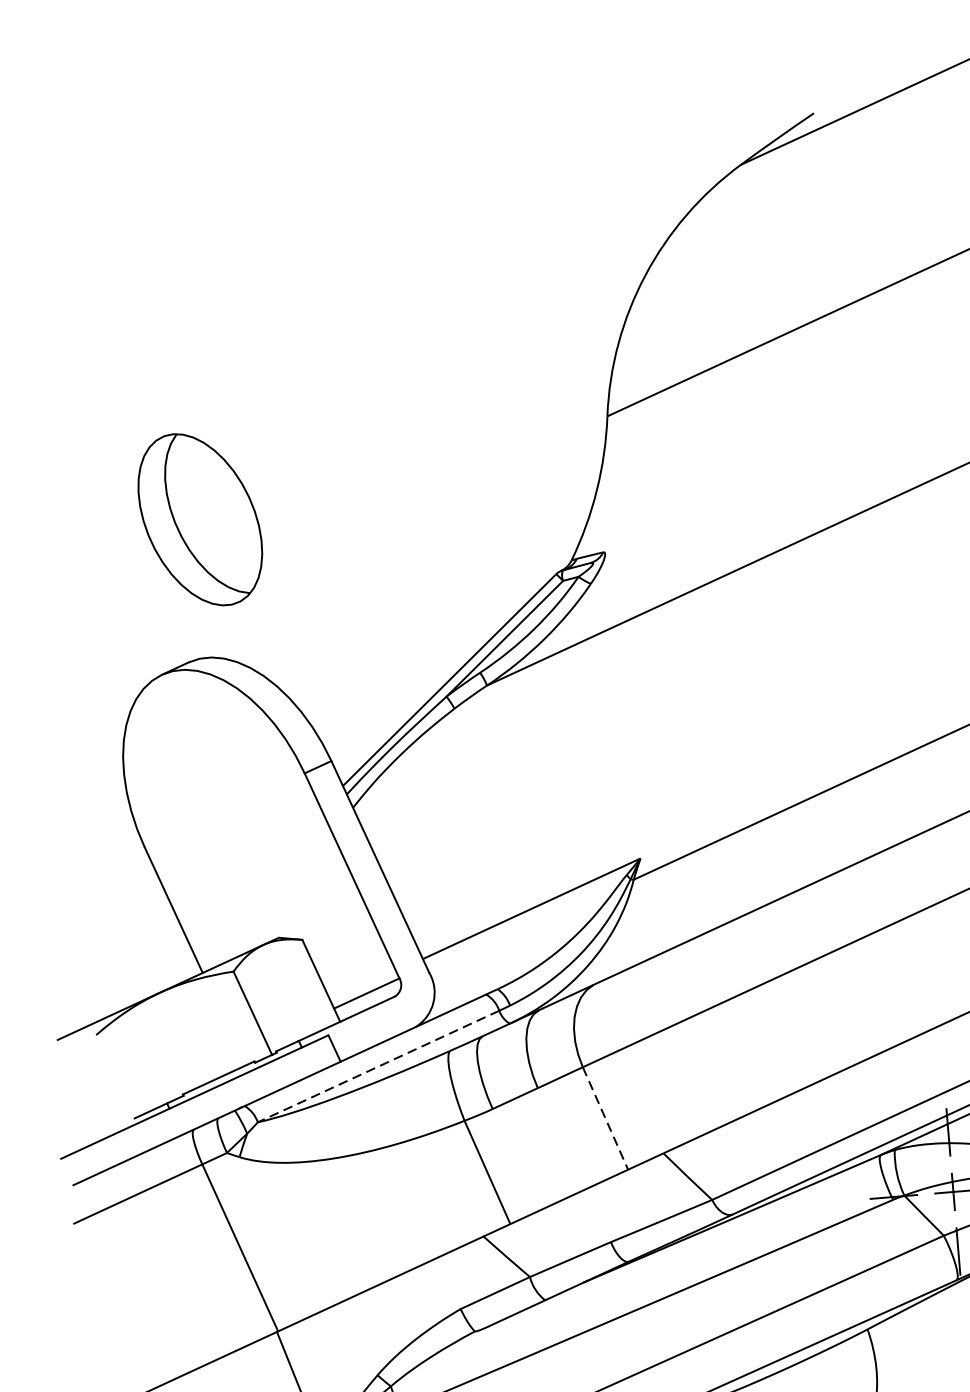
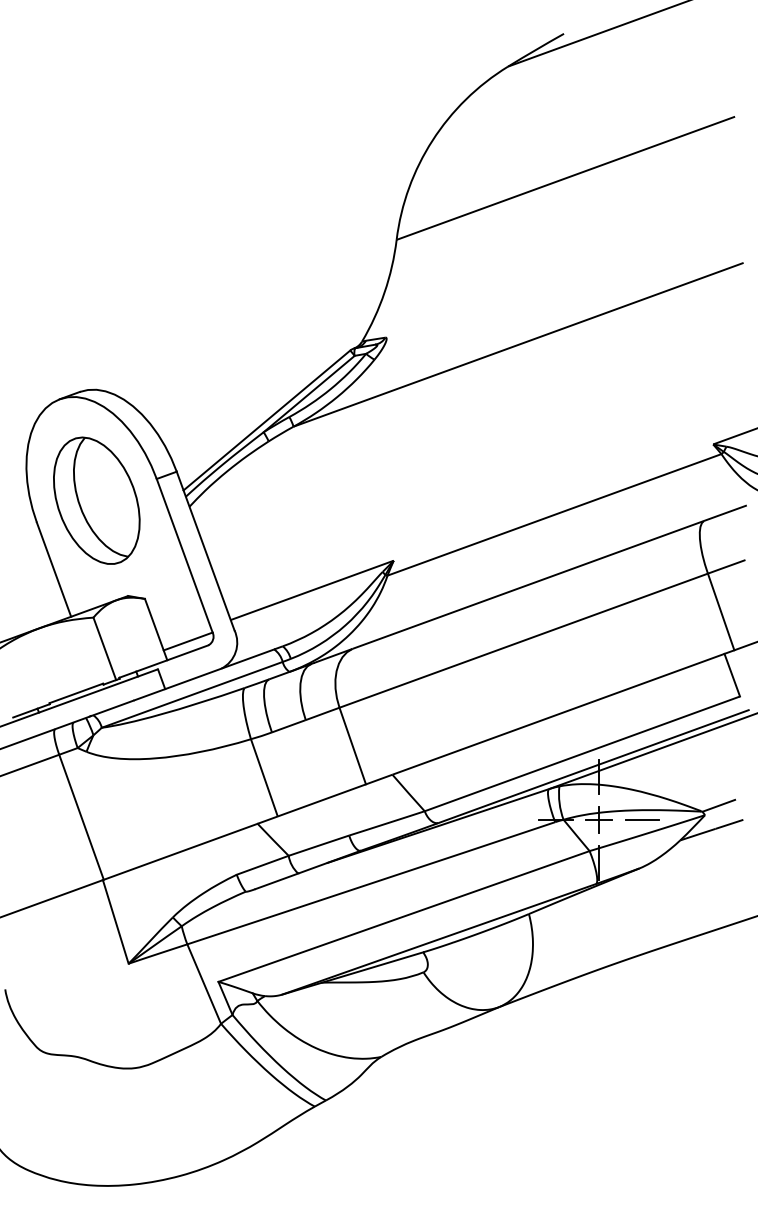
part: (199, 519) -> (96, 500), moved
line: (377, 1067) -> (191, 695), dashed -> solid
line: (605, 1119) -> (352, 746), dashed -> solid

